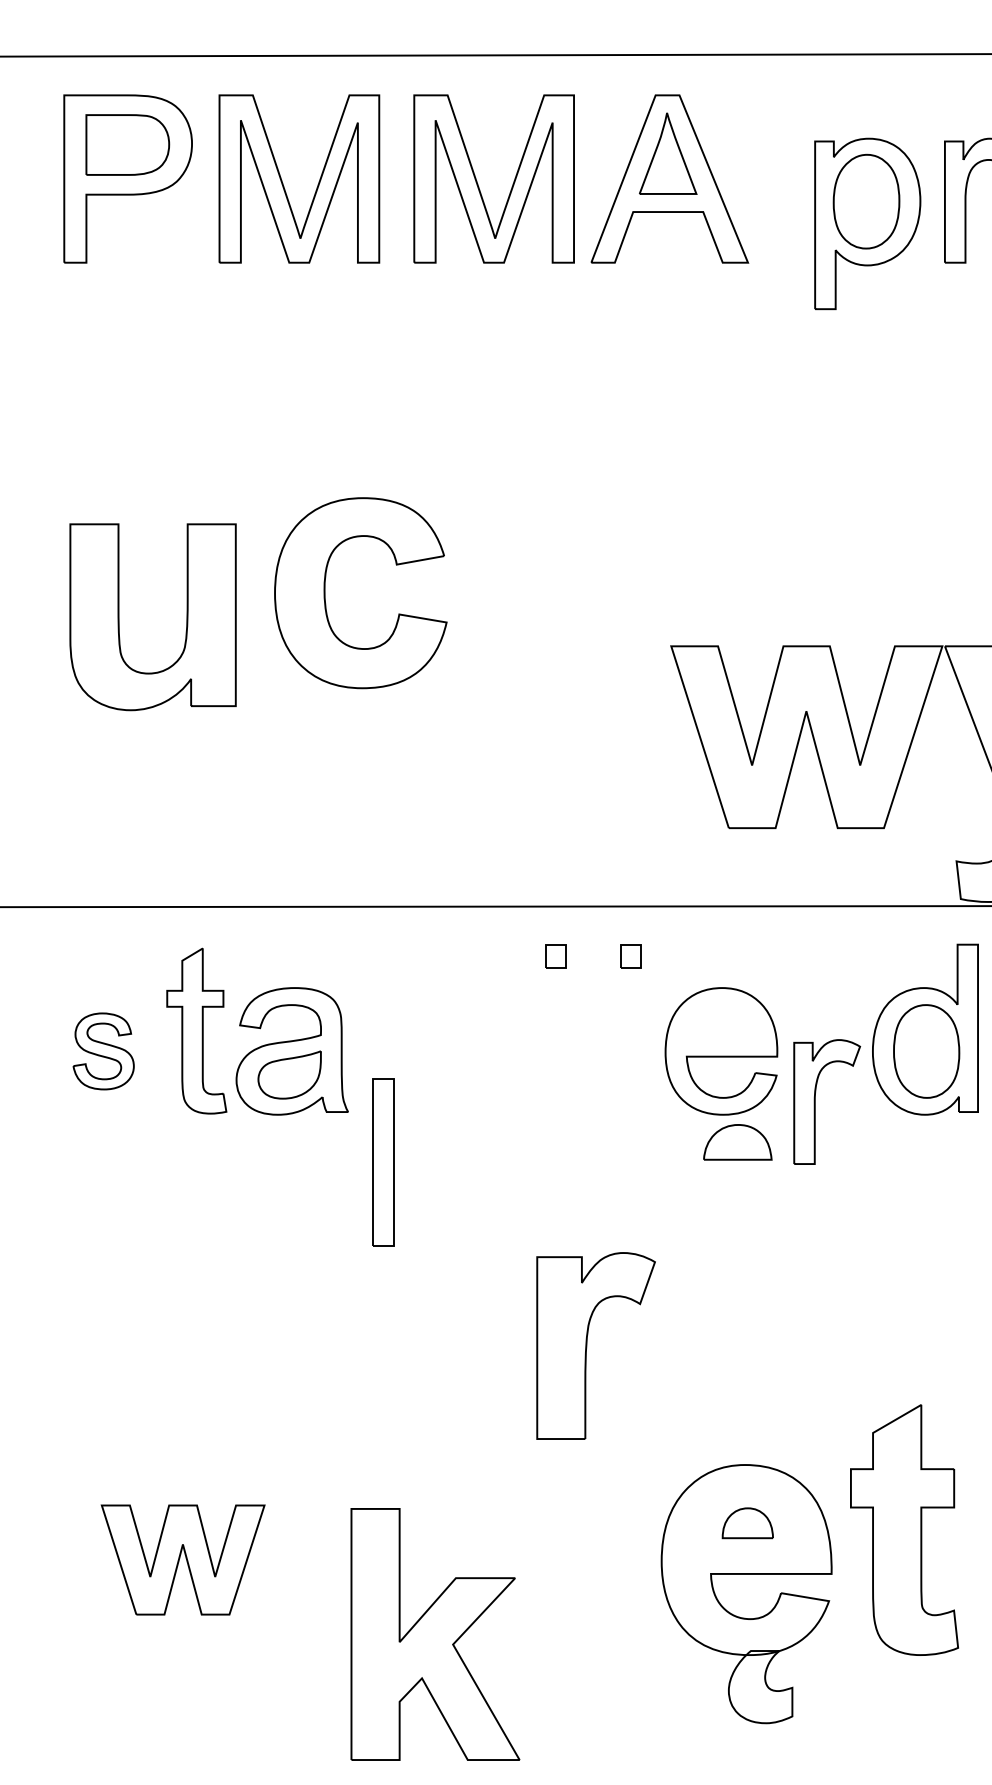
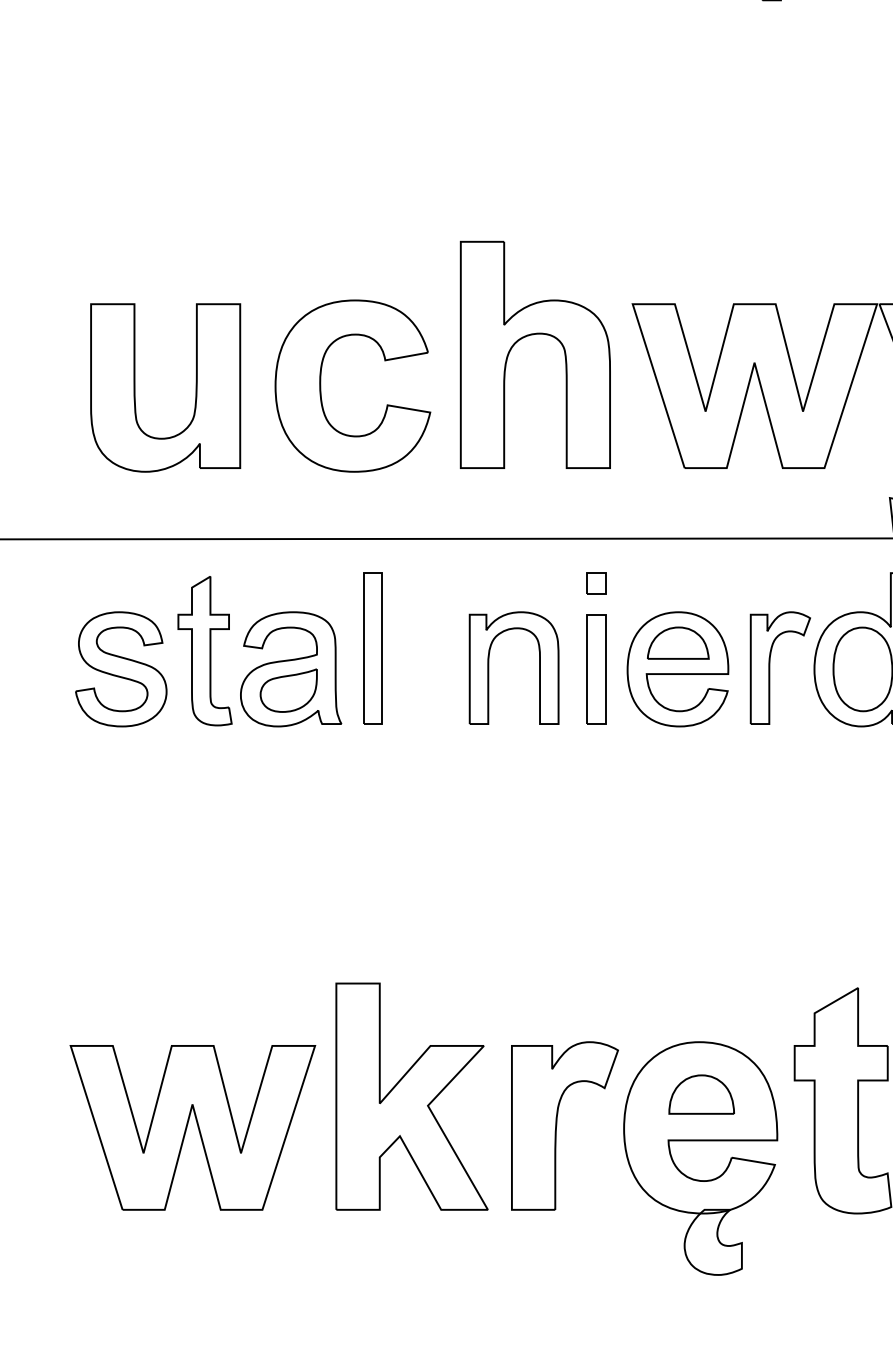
part: (325, 593) -> (321, 386), moved
part: (119, 617) -> (135, 388), moved
part: (554, 682) -> (527, 336), added
part: (555, 956) -> (528, 583), removed
part: (511, 1049) -> (488, 667), added
part: (103, 1051) -> (120, 669), size x1.67
part: (630, 1051) -> (595, 669), added
part: (815, 1101) -> (769, 667), moved
part: (737, 1142) -> (678, 643), moved
part: (383, 1162) -> (373, 648), moved
part: (587, 1345) -> (557, 1125), moved
part: (747, 1523) -> (701, 1094), size x1.43
part: (182, 1559) -> (192, 1127), size x1.67
part: (435, 1634) -> (412, 1096), moved

